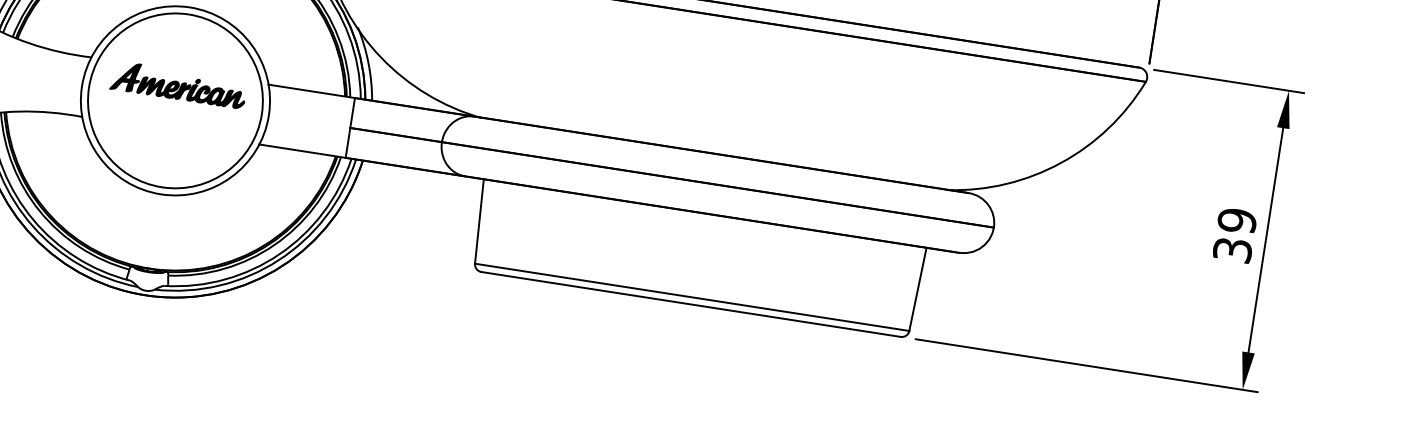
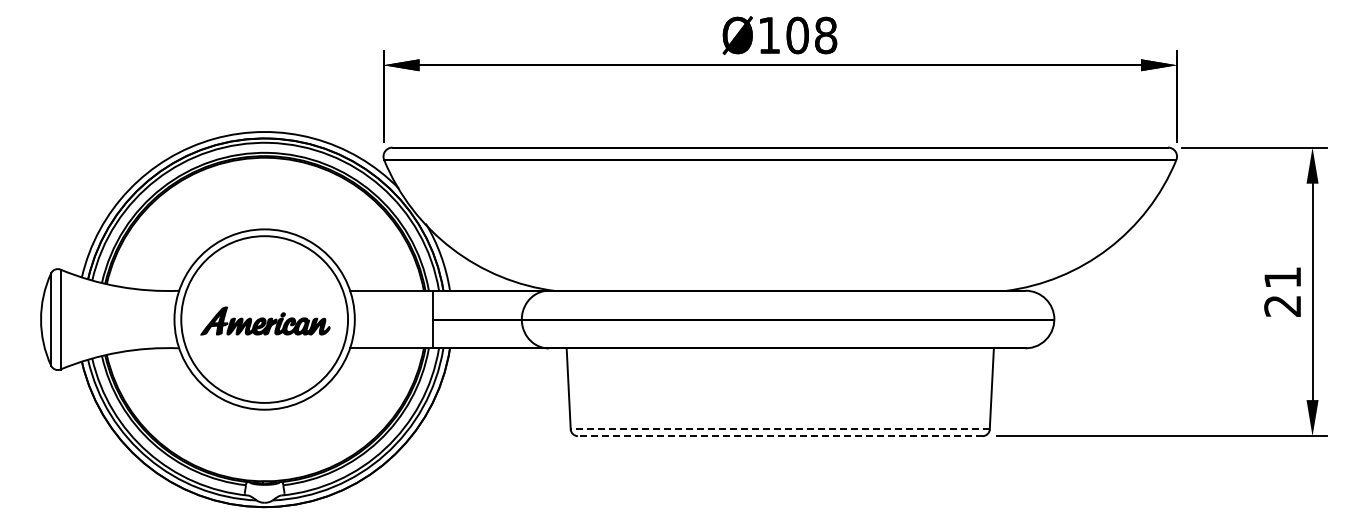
part: (178, 84) -> (265, 320), moved
text: (1234, 235) -> (1282, 291), 39 -> 21
line: (692, 297) -> (780, 429), solid -> dashed
line: (690, 304) -> (779, 436), solid -> dashed

